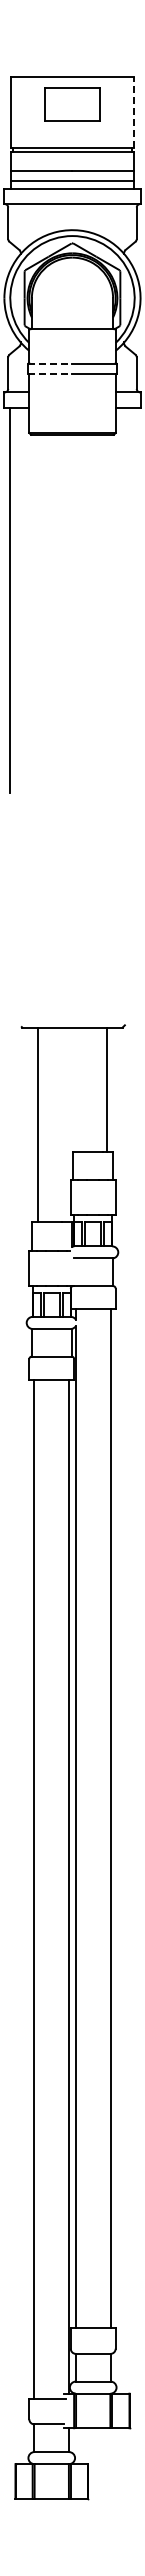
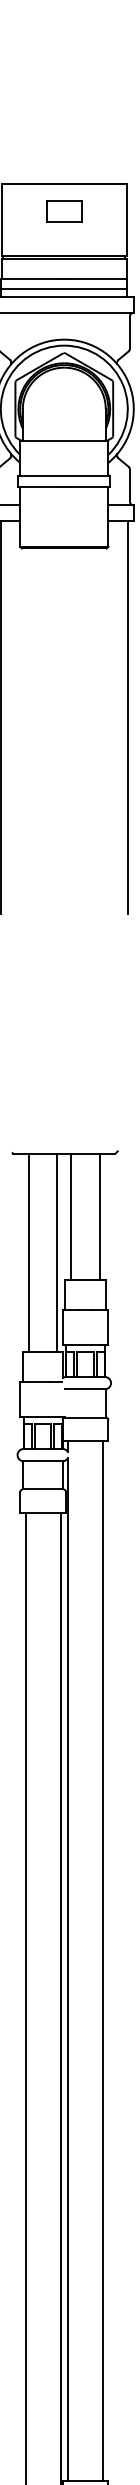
part: (72, 104) -> (64, 211), size x0.62
line: (133, 112) -> (126, 219), dashed -> solid
line: (50, 363) -> (41, 475), dashed -> solid
line: (50, 374) -> (41, 486), dashed -> solid
line: (134, 599) -> (127, 716), added
line: (79, 1089) -> (71, 1216), added
line: (65, 1124) -> (57, 1252), added

